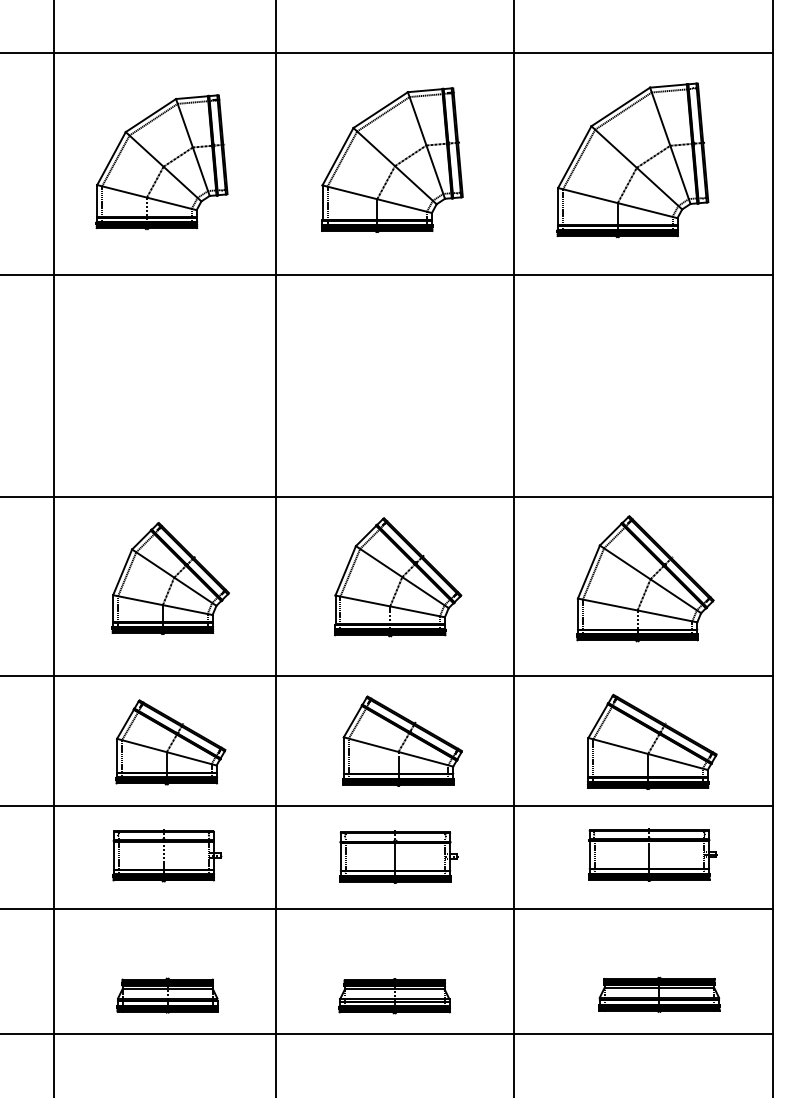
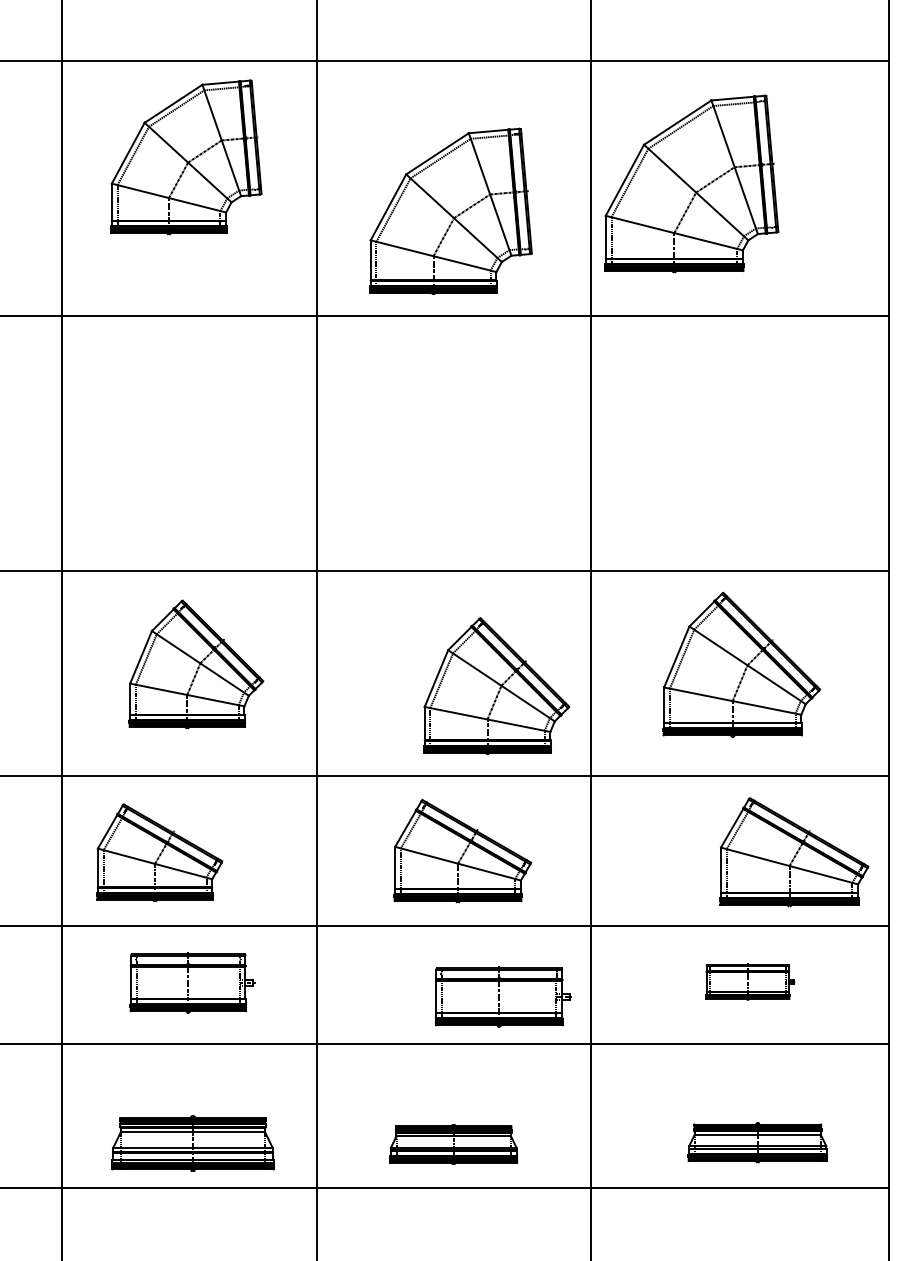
part: (392, 159) -> (451, 210), moved
part: (632, 160) -> (691, 184), moved
part: (161, 161) -> (185, 156), moved
part: (398, 577) -> (497, 686), moved
part: (652, 741) -> (794, 851), moved
part: (170, 742) -> (159, 852), moved
part: (652, 854) -> (749, 981), size x0.6
part: (398, 856) -> (502, 996), moved
part: (167, 995) -> (192, 1143), size x1.4

